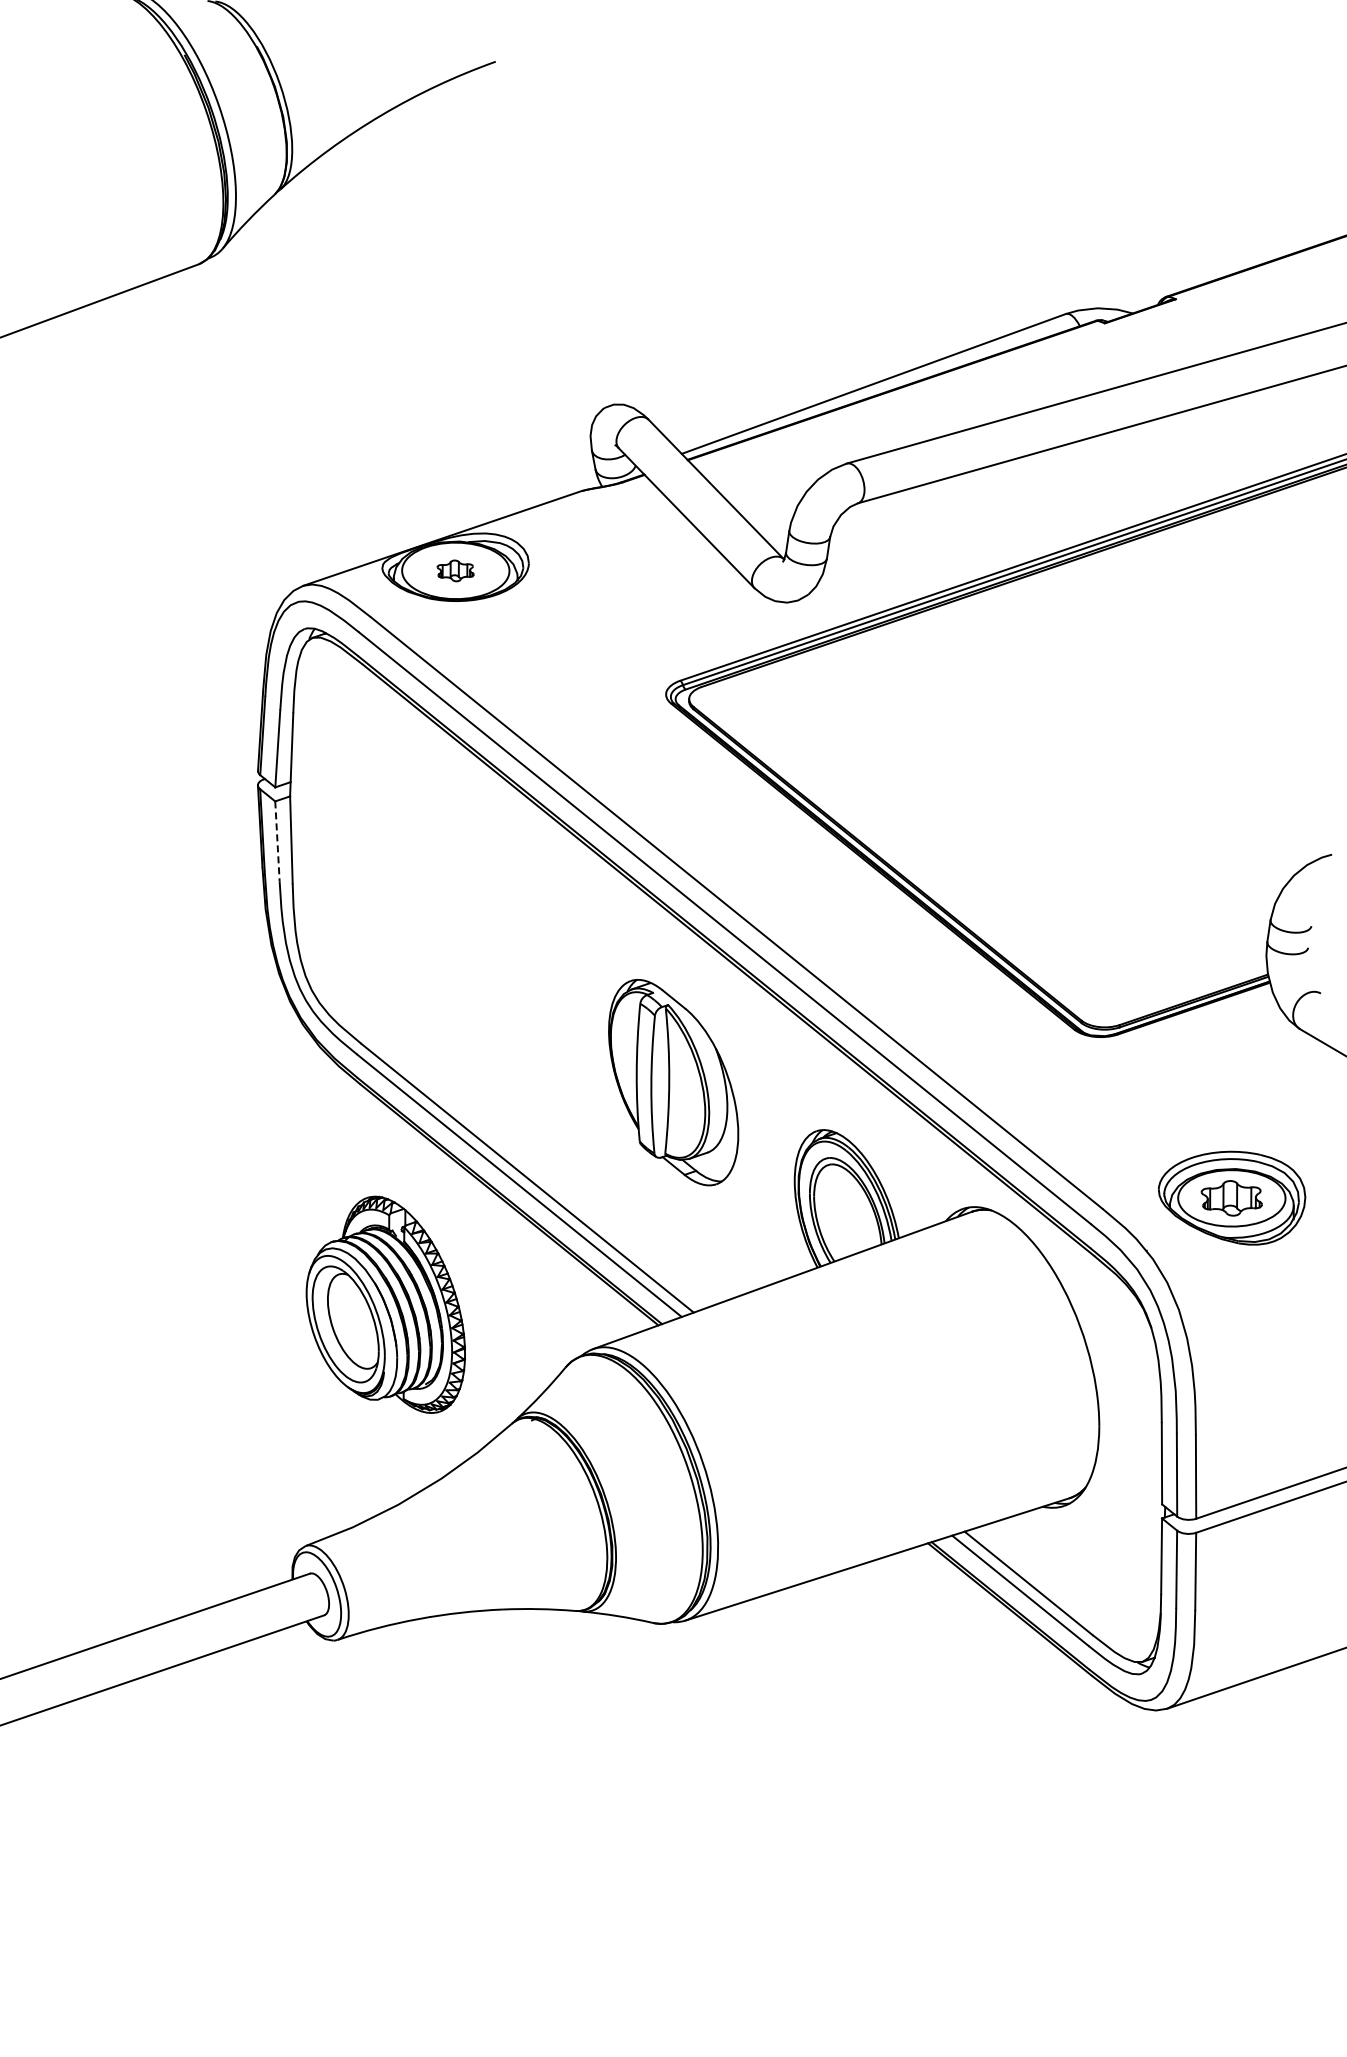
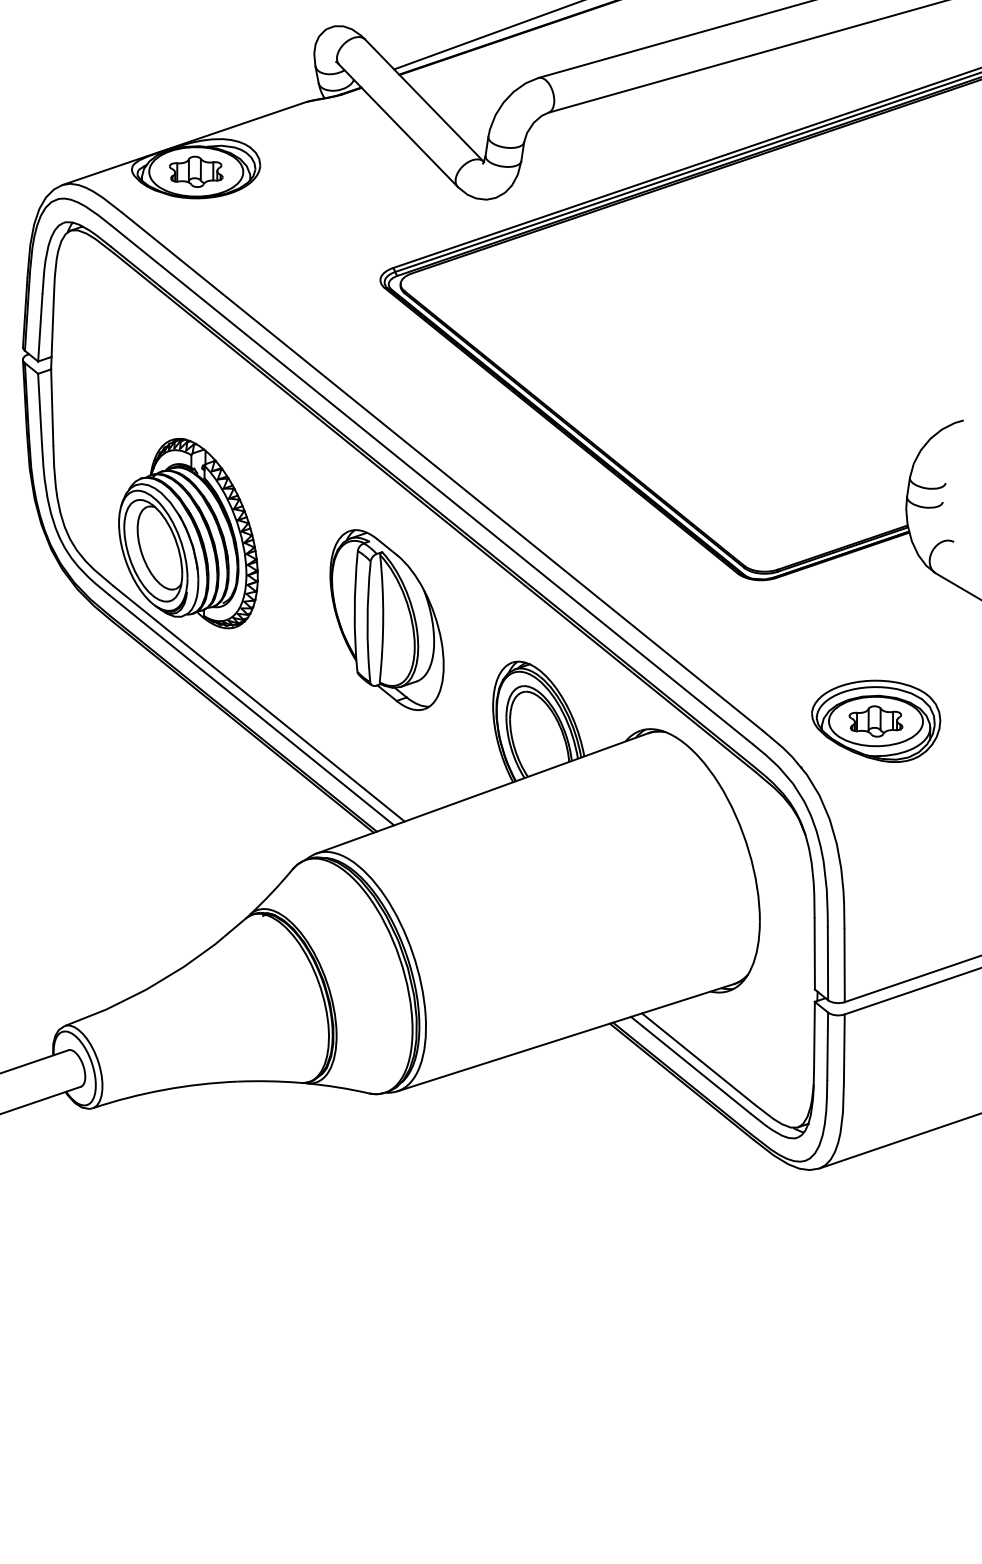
part: (455, 570) -> (195, 171), size x1.67
line: (277, 841) -> (40, 408), dashed -> solid
part: (385, 1304) -> (188, 533), moved

